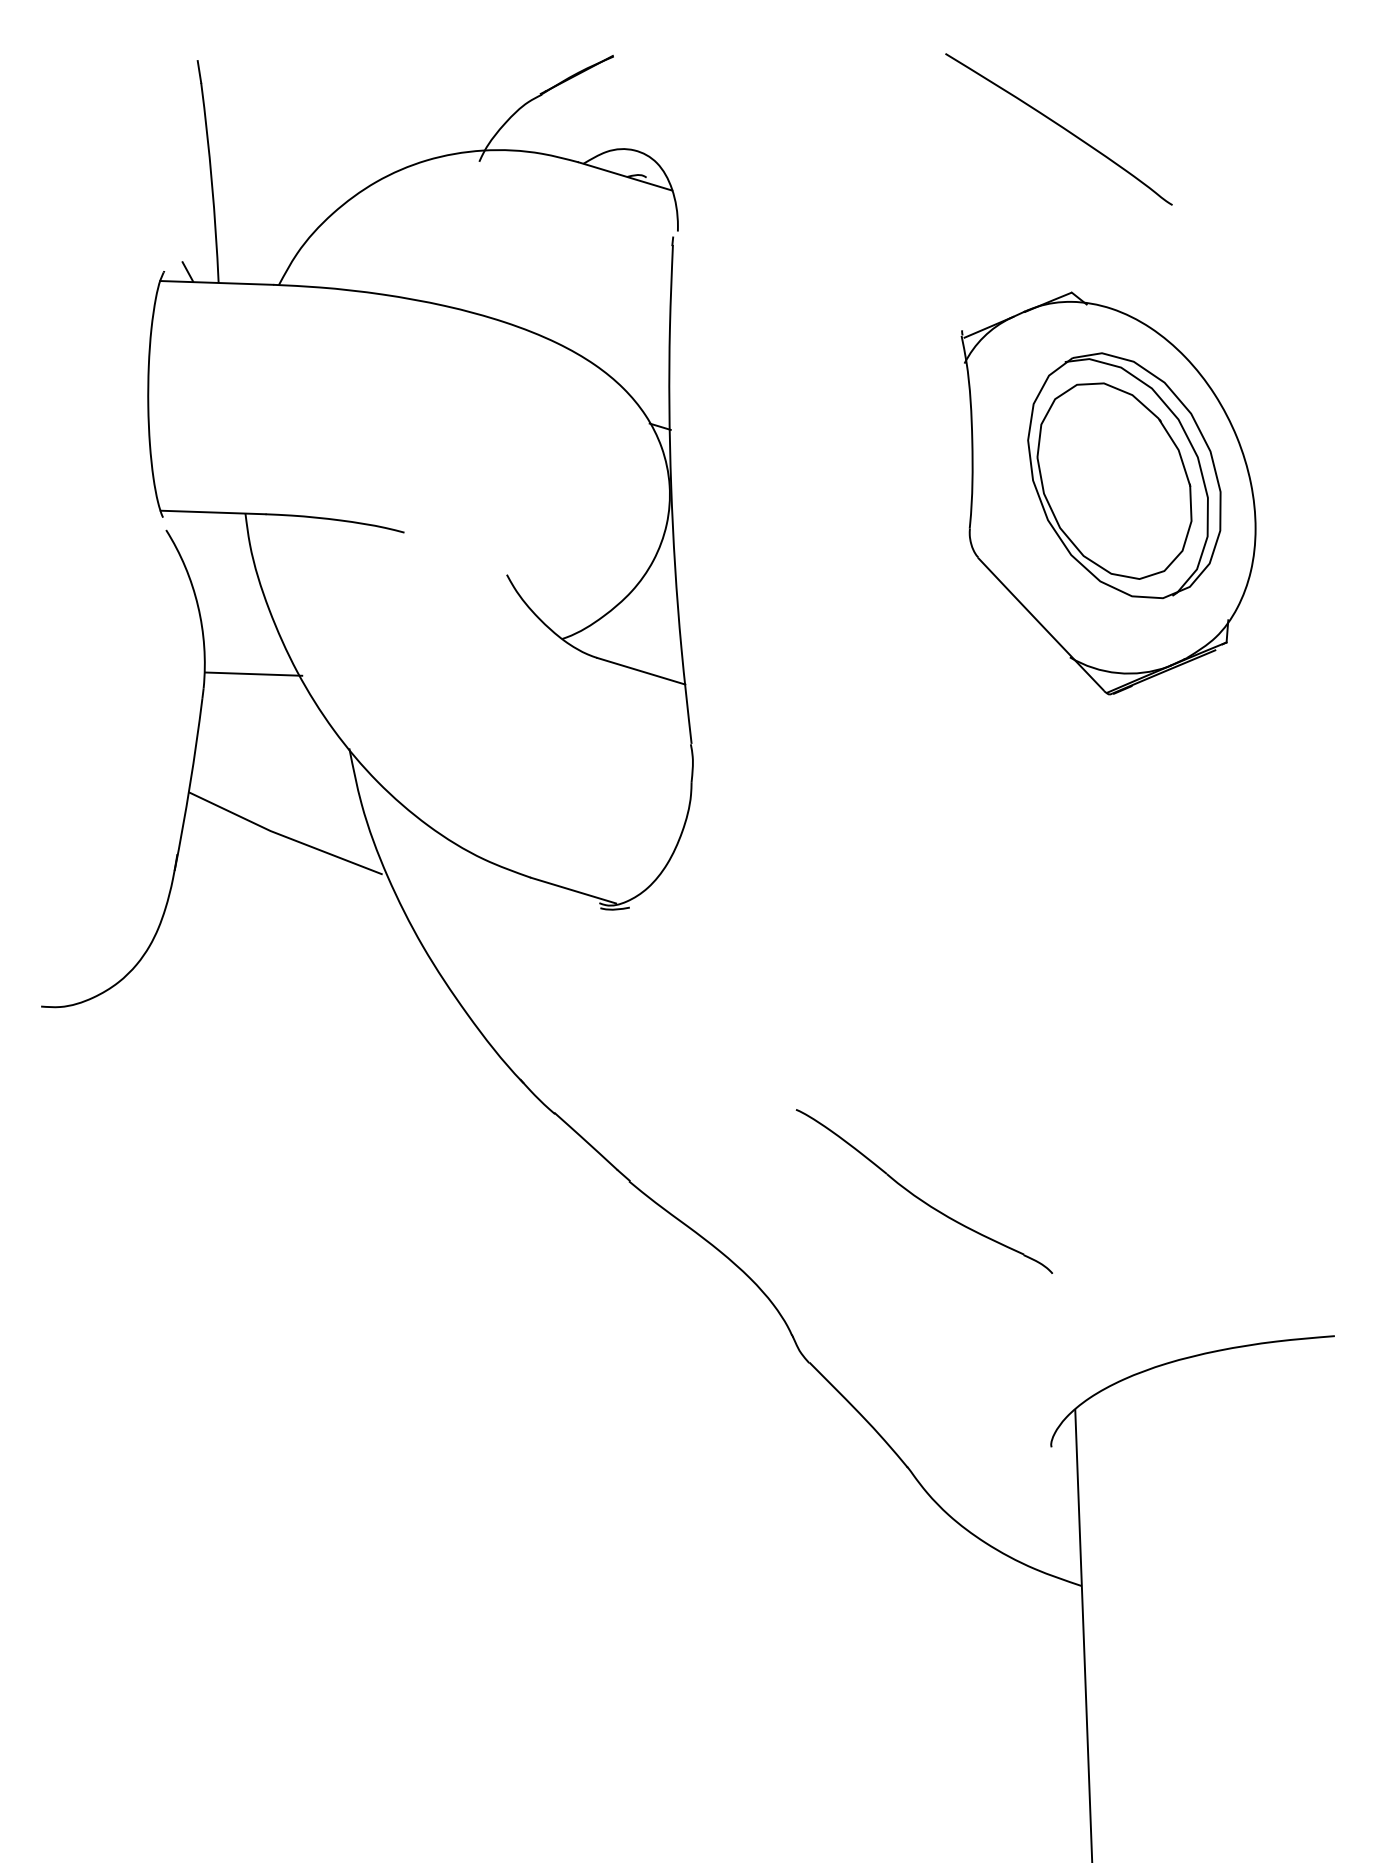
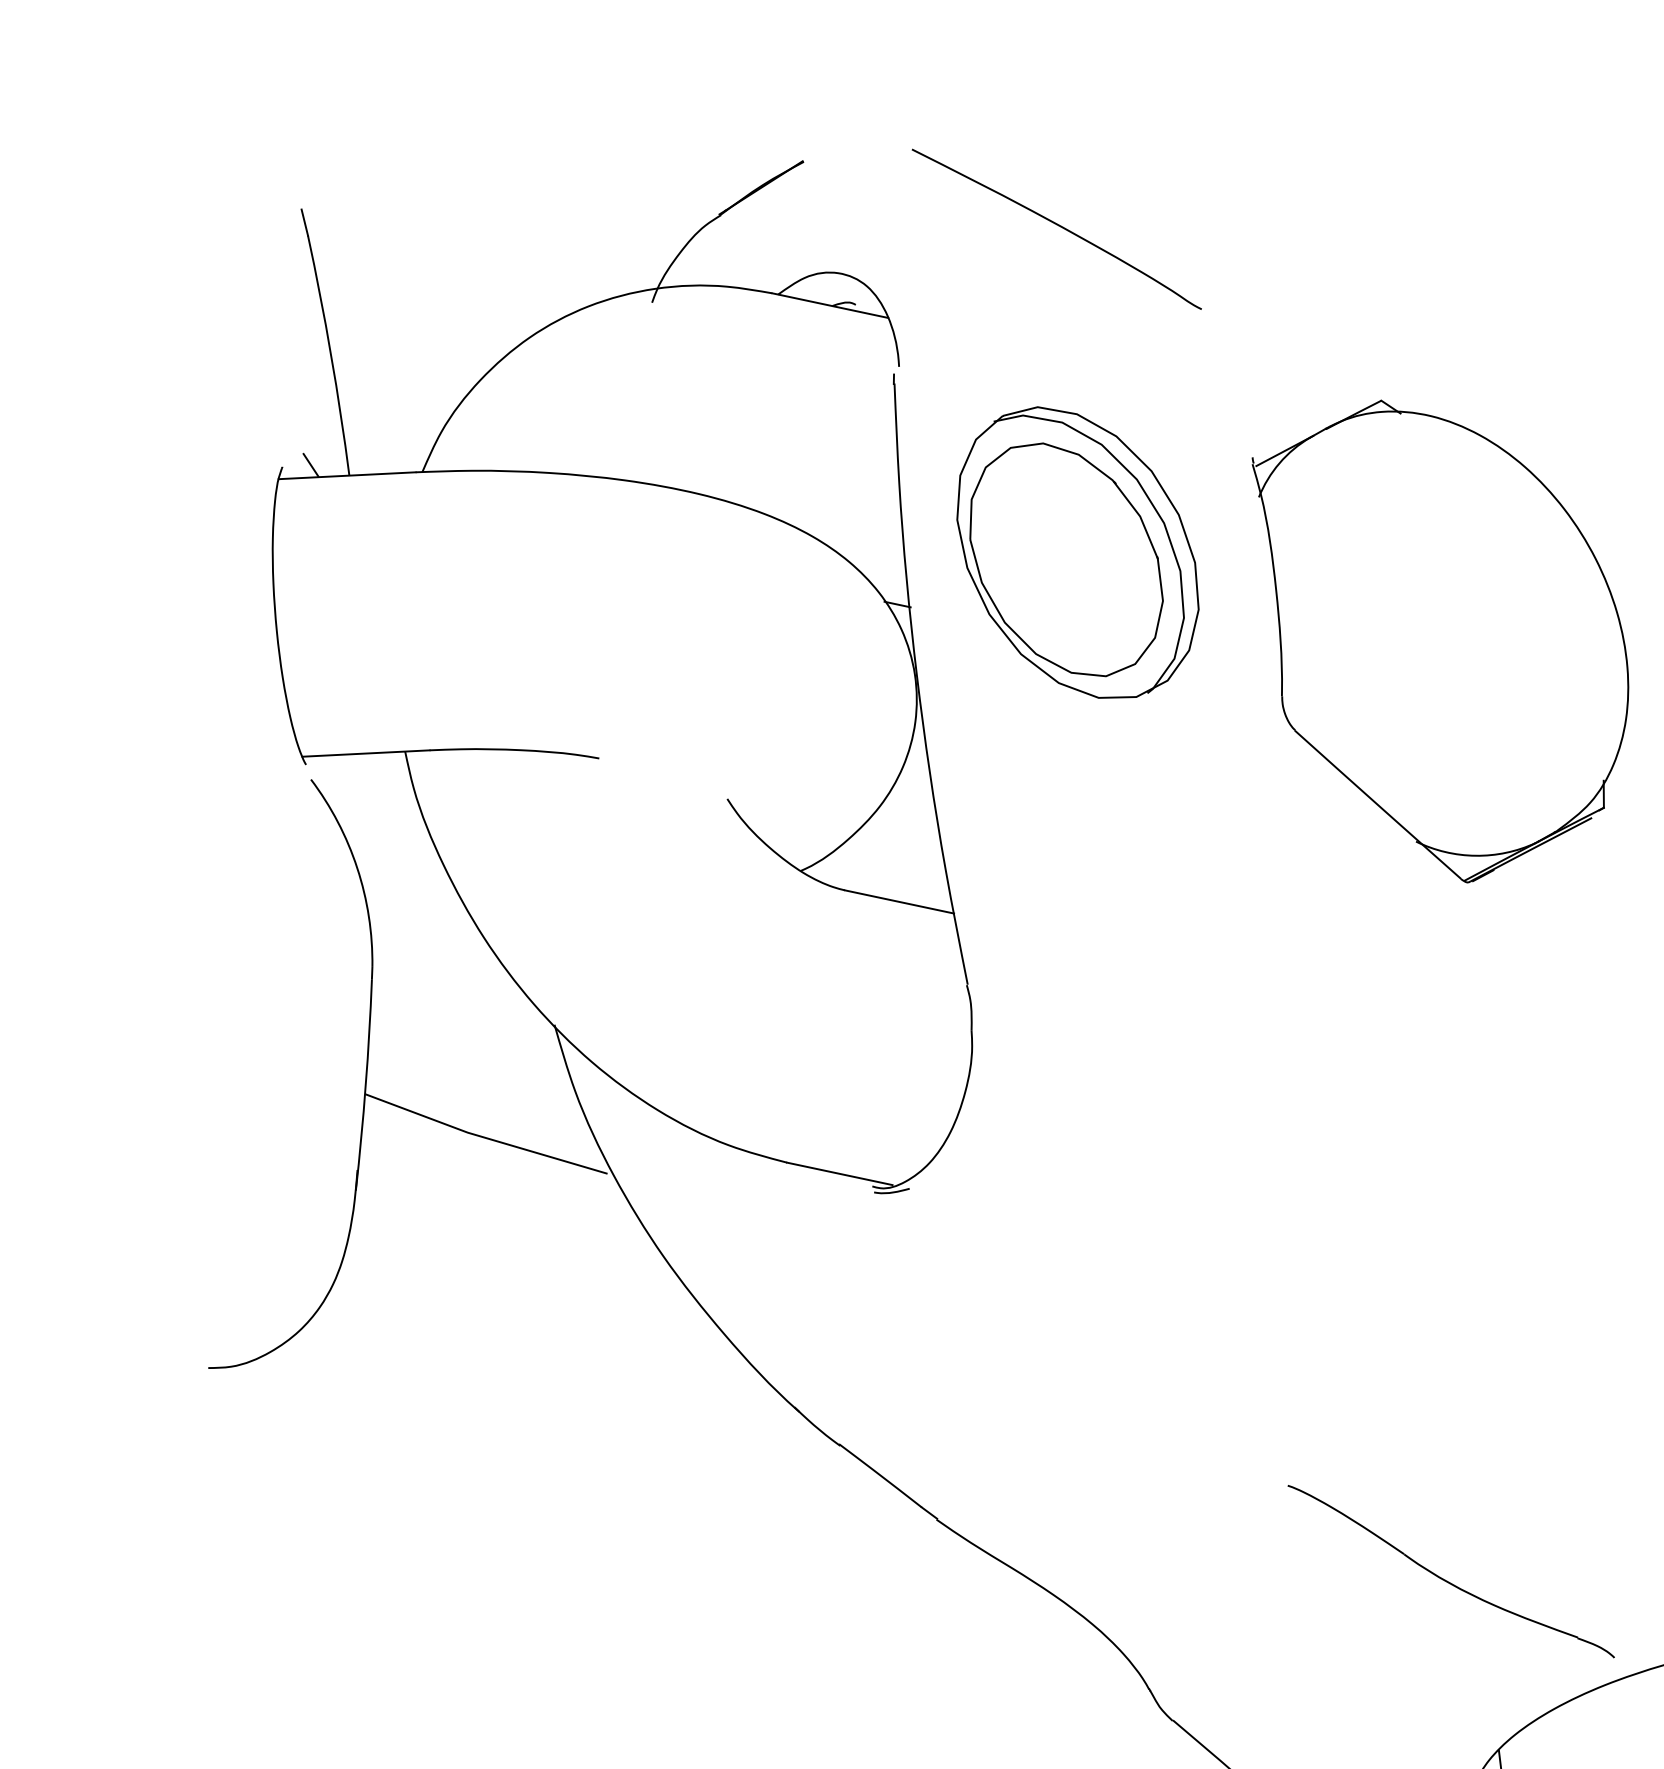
curve: (1060, 127) -> (1058, 226), moved
part: (1124, 475) -> (1077, 552), moved
line: (253, 673) -> (431, 944), removed
part: (919, 1197) -> (1445, 1579), moved

